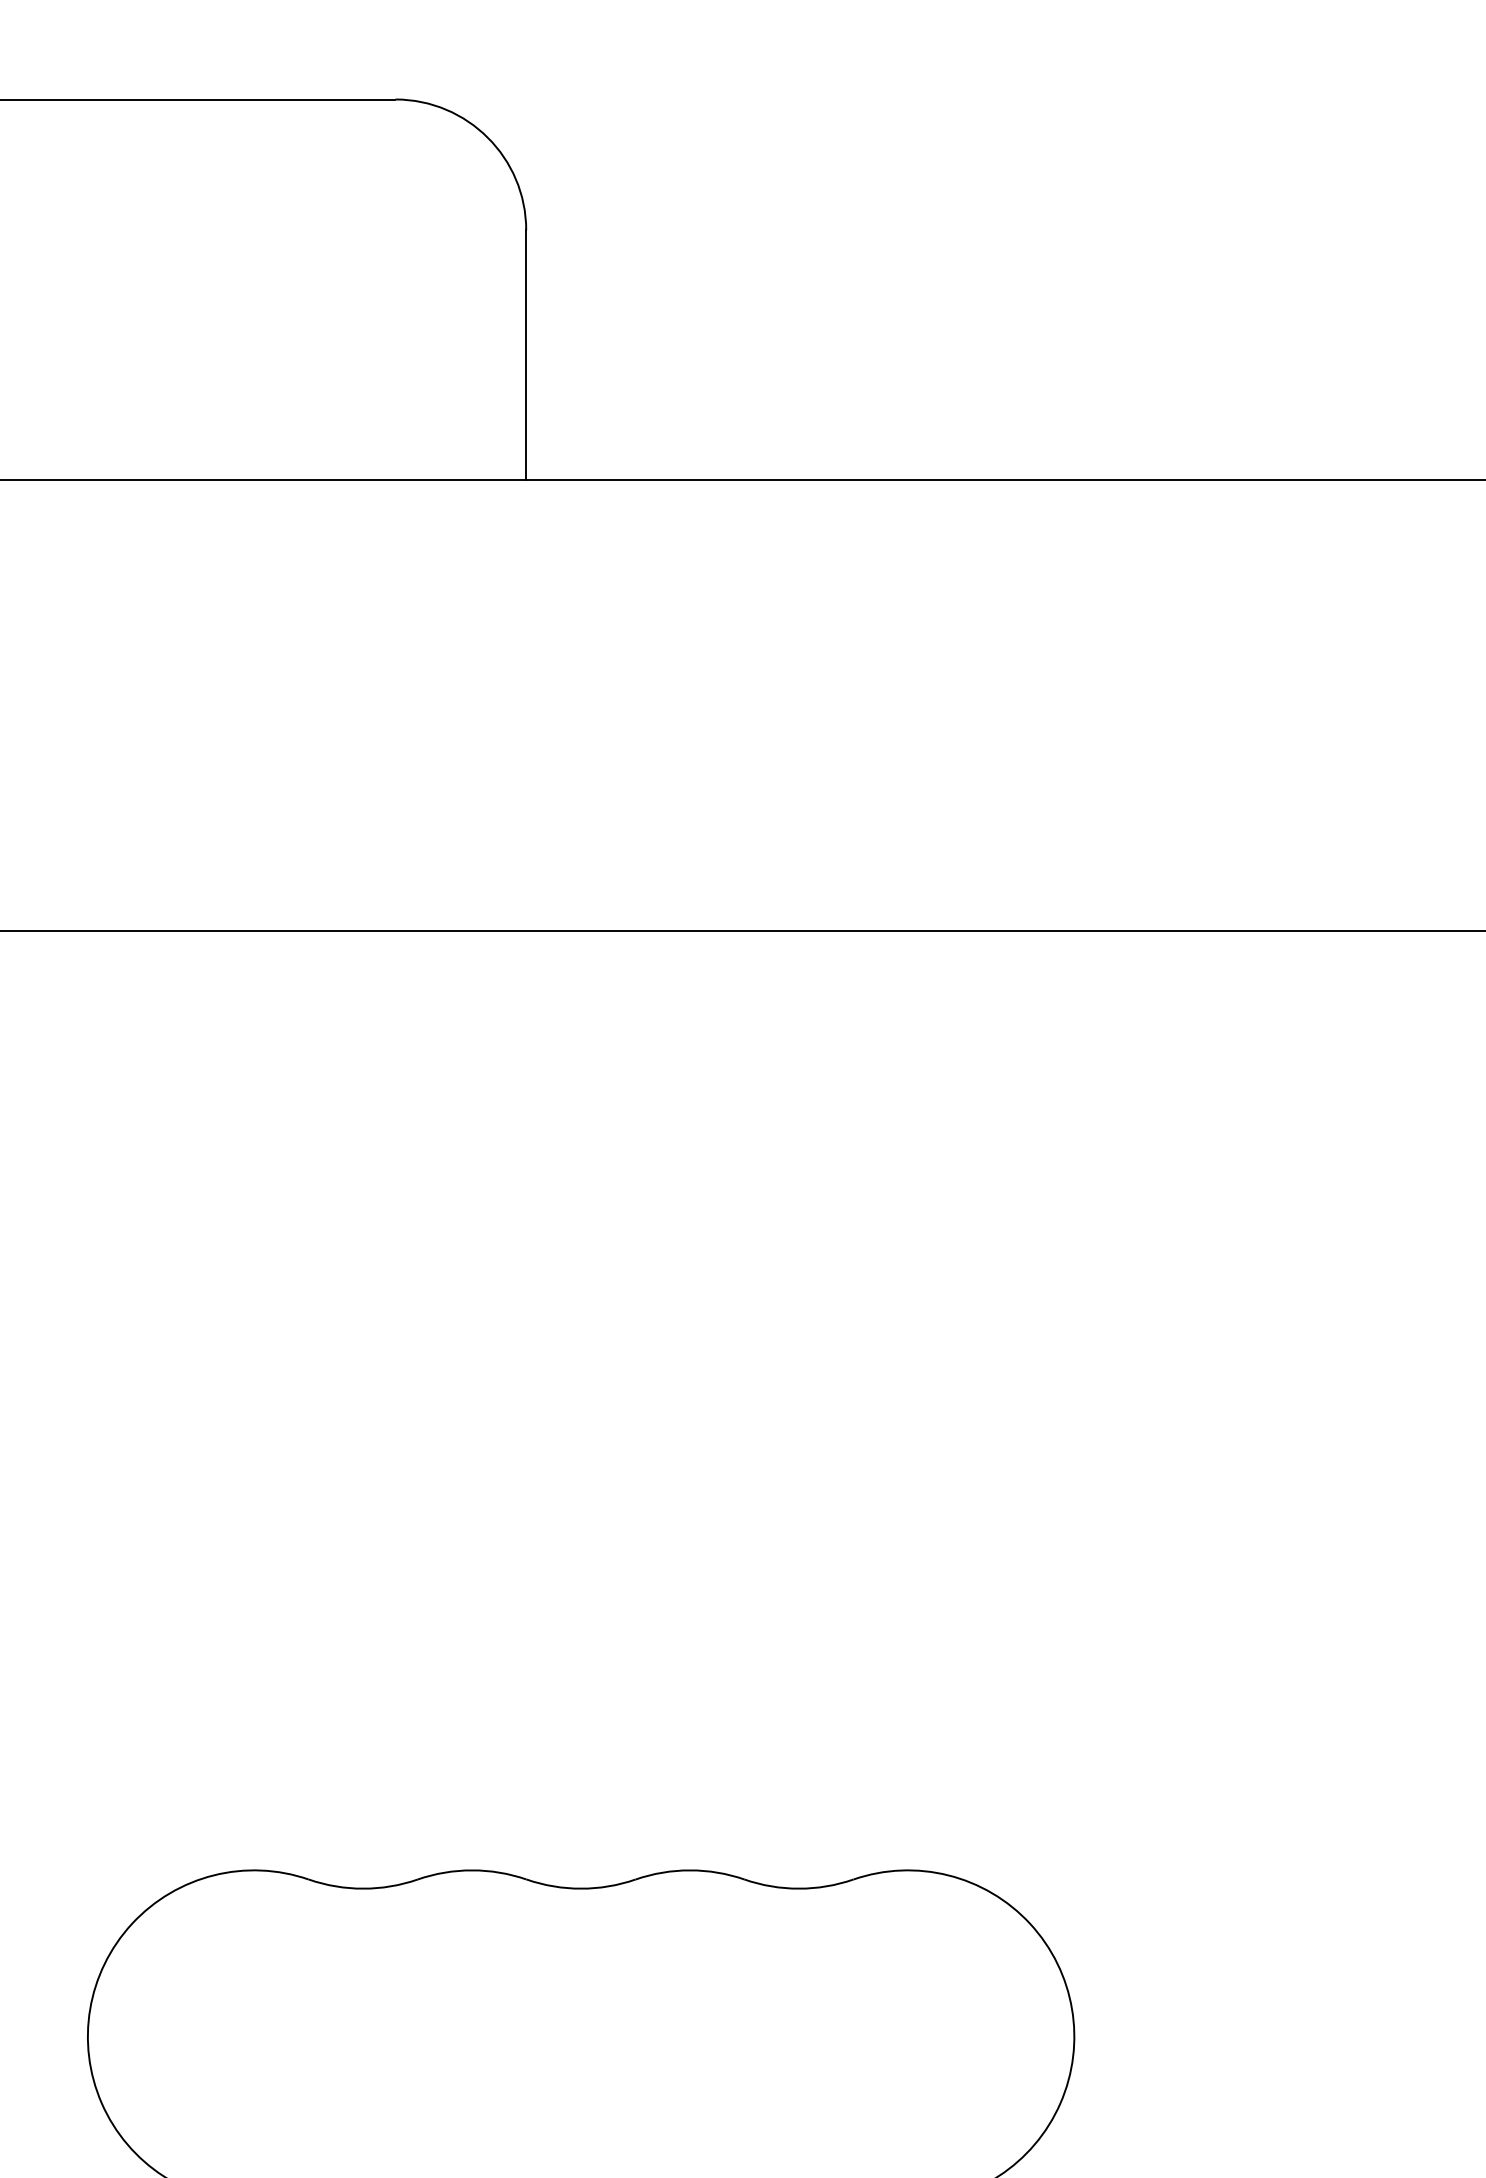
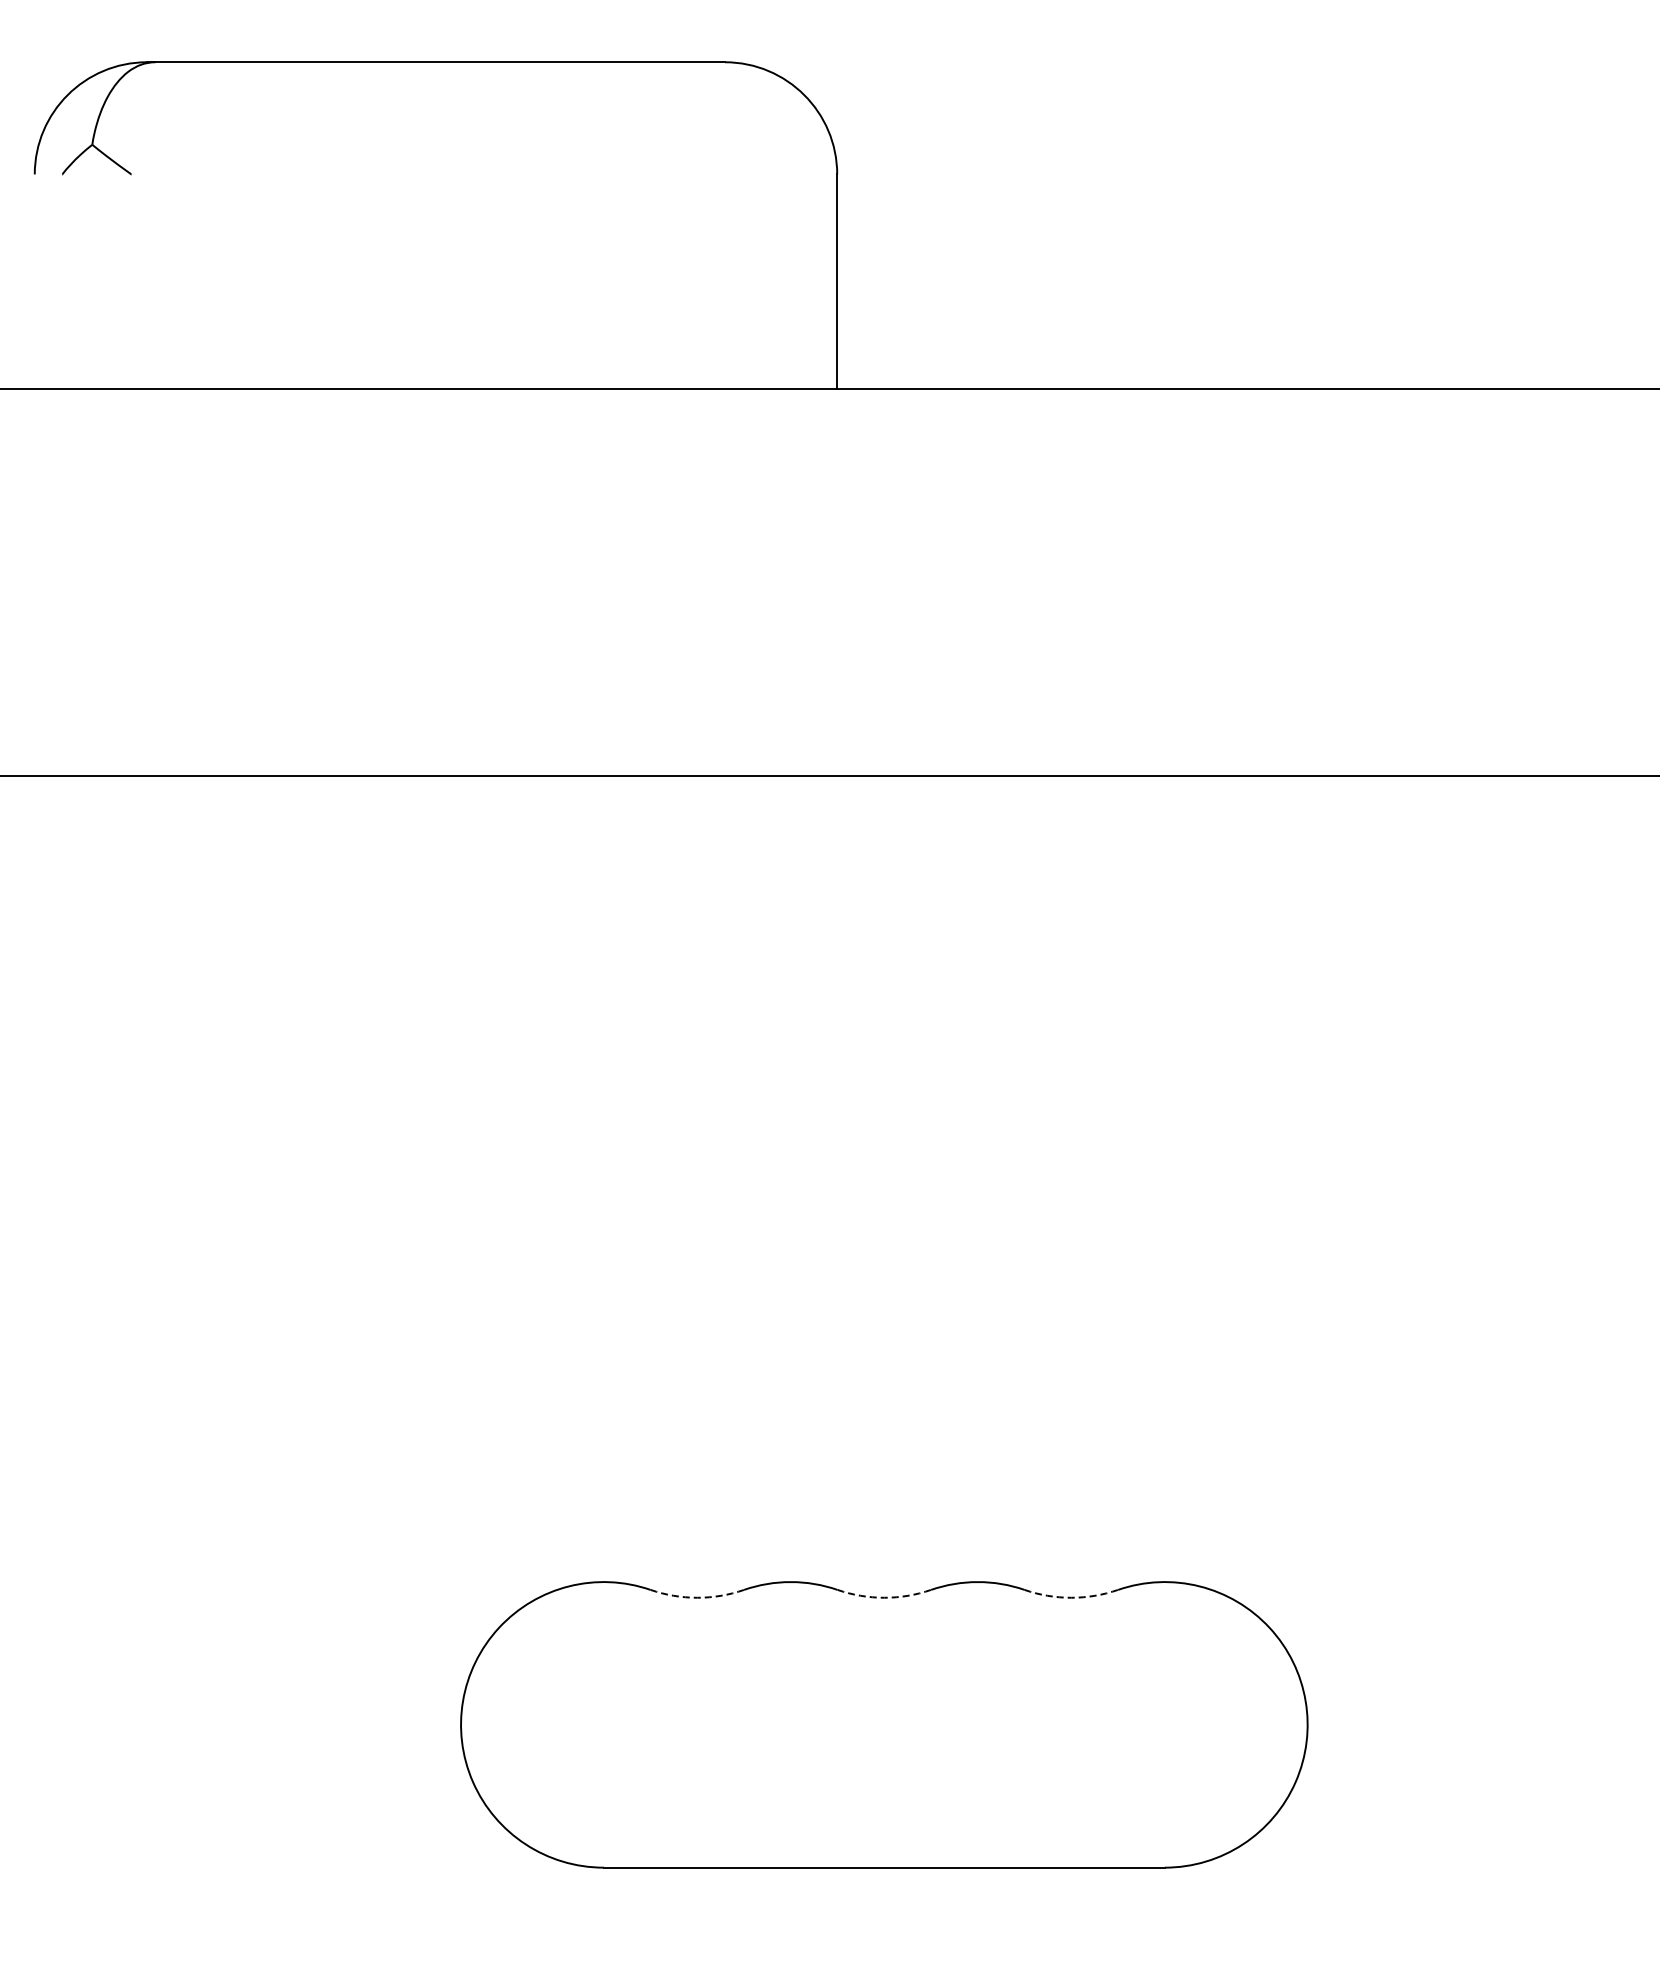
arc: (363, 1888) -> (697, 1597), solid -> dashed
arc: (581, 1888) -> (884, 1597), solid -> dashed
arc: (799, 1888) -> (1071, 1597), solid -> dashed

